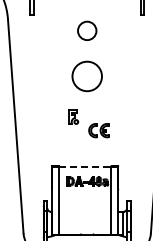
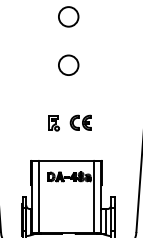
circle: (87, 76) -> (68, 65), size x0.62
part: (73, 116) -> (54, 122), moved
line: (84, 166) -> (65, 161), dashed -> solid

